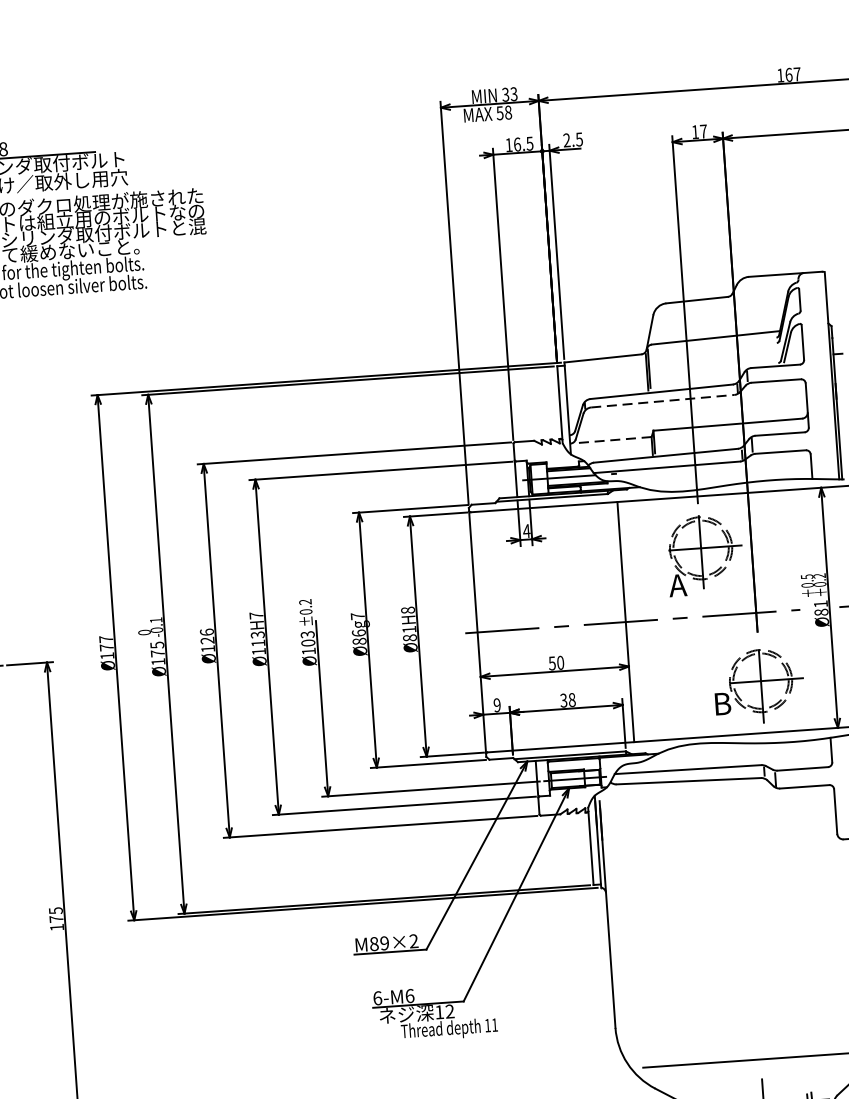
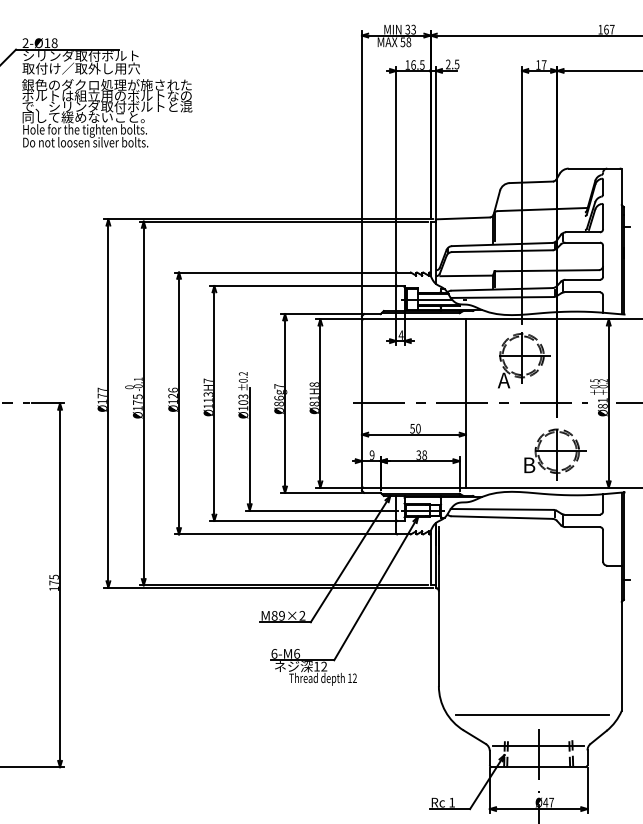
line: (662, 401) -> (502, 251), dashed -> solid
line: (613, 439) -> (466, 275), dashed -> solid
text: (494, 1024) -> (354, 677), 11 -> 12

